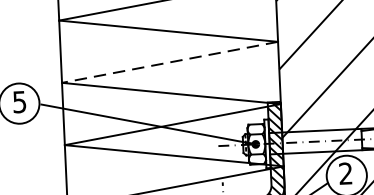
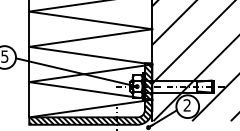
line: (169, 63) -> (90, 38), dashed -> solid

